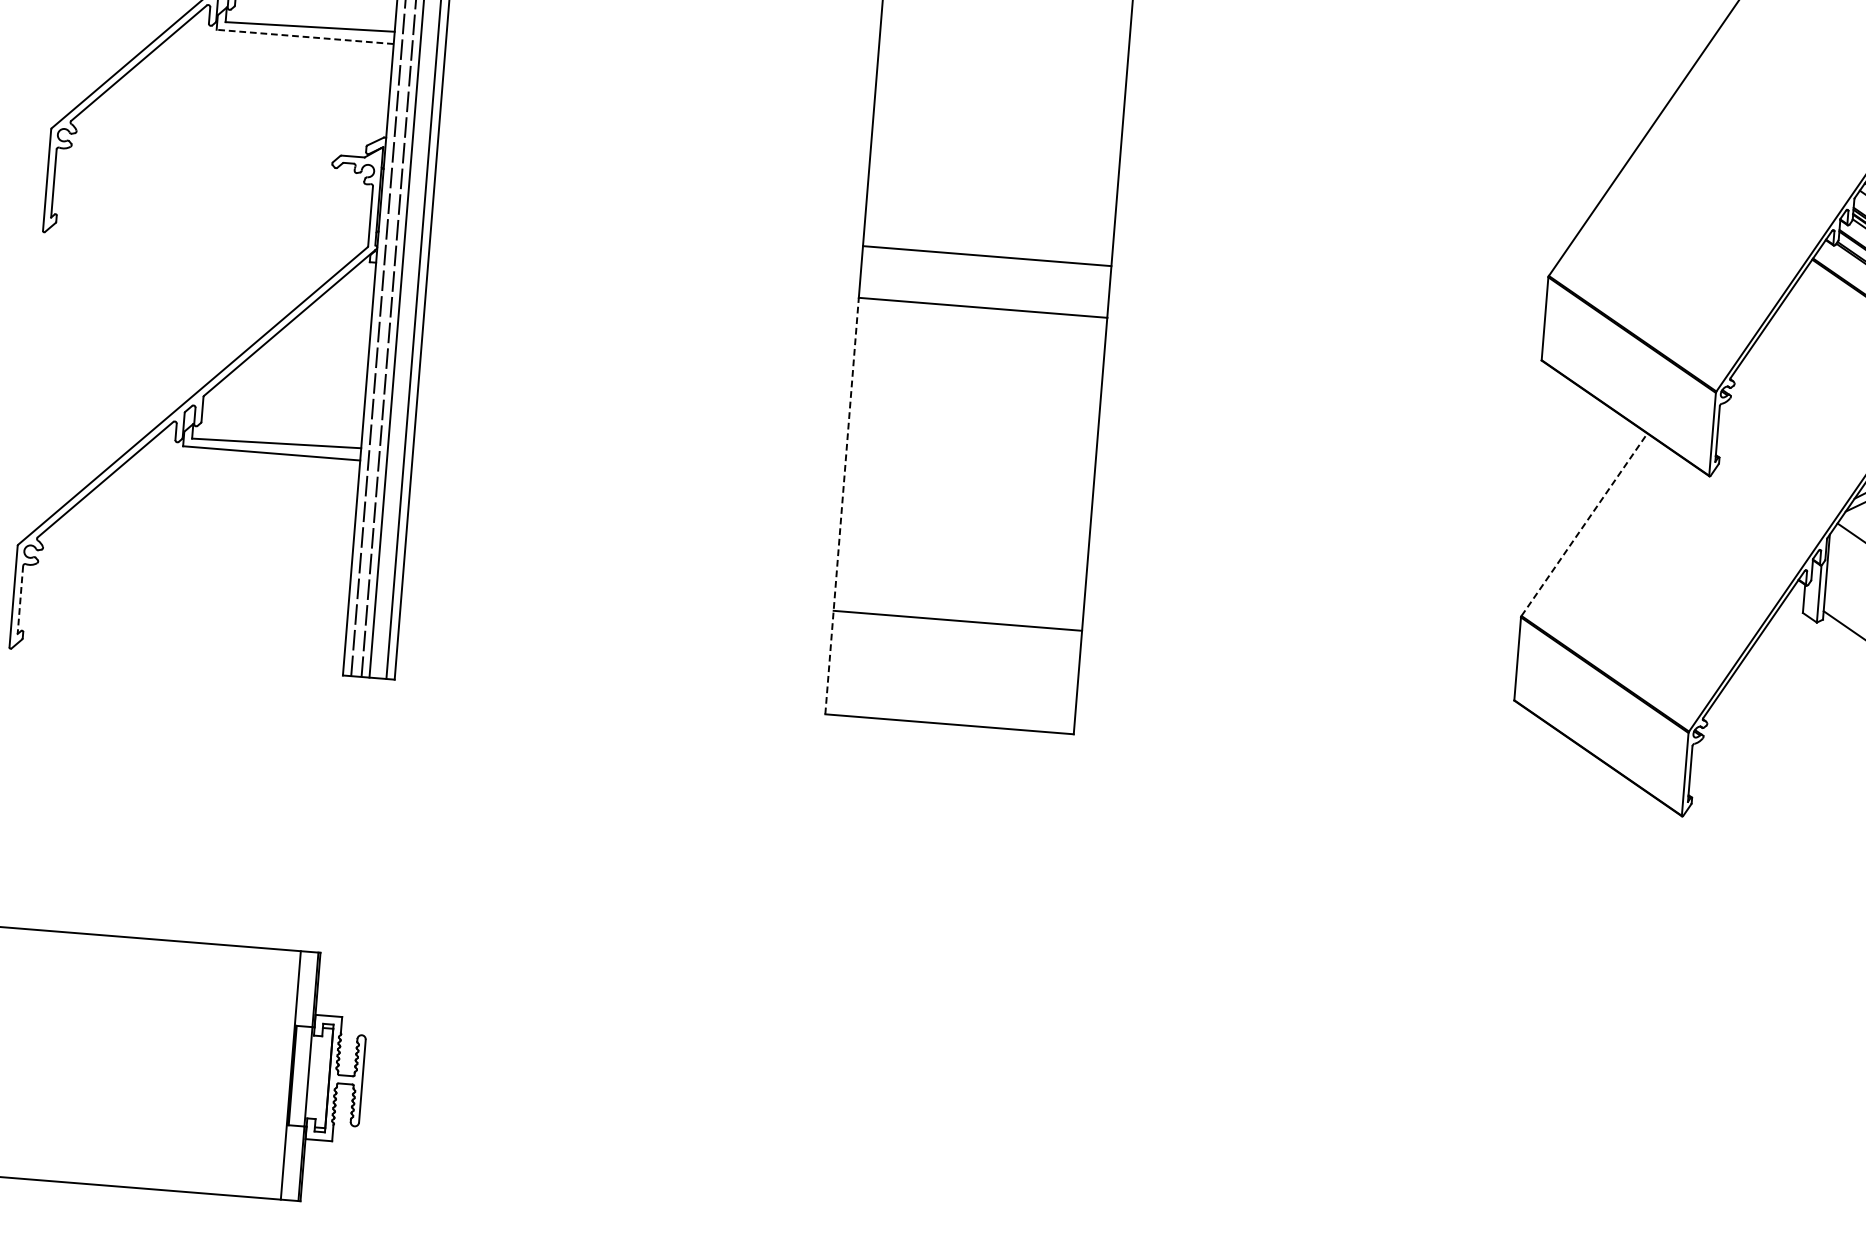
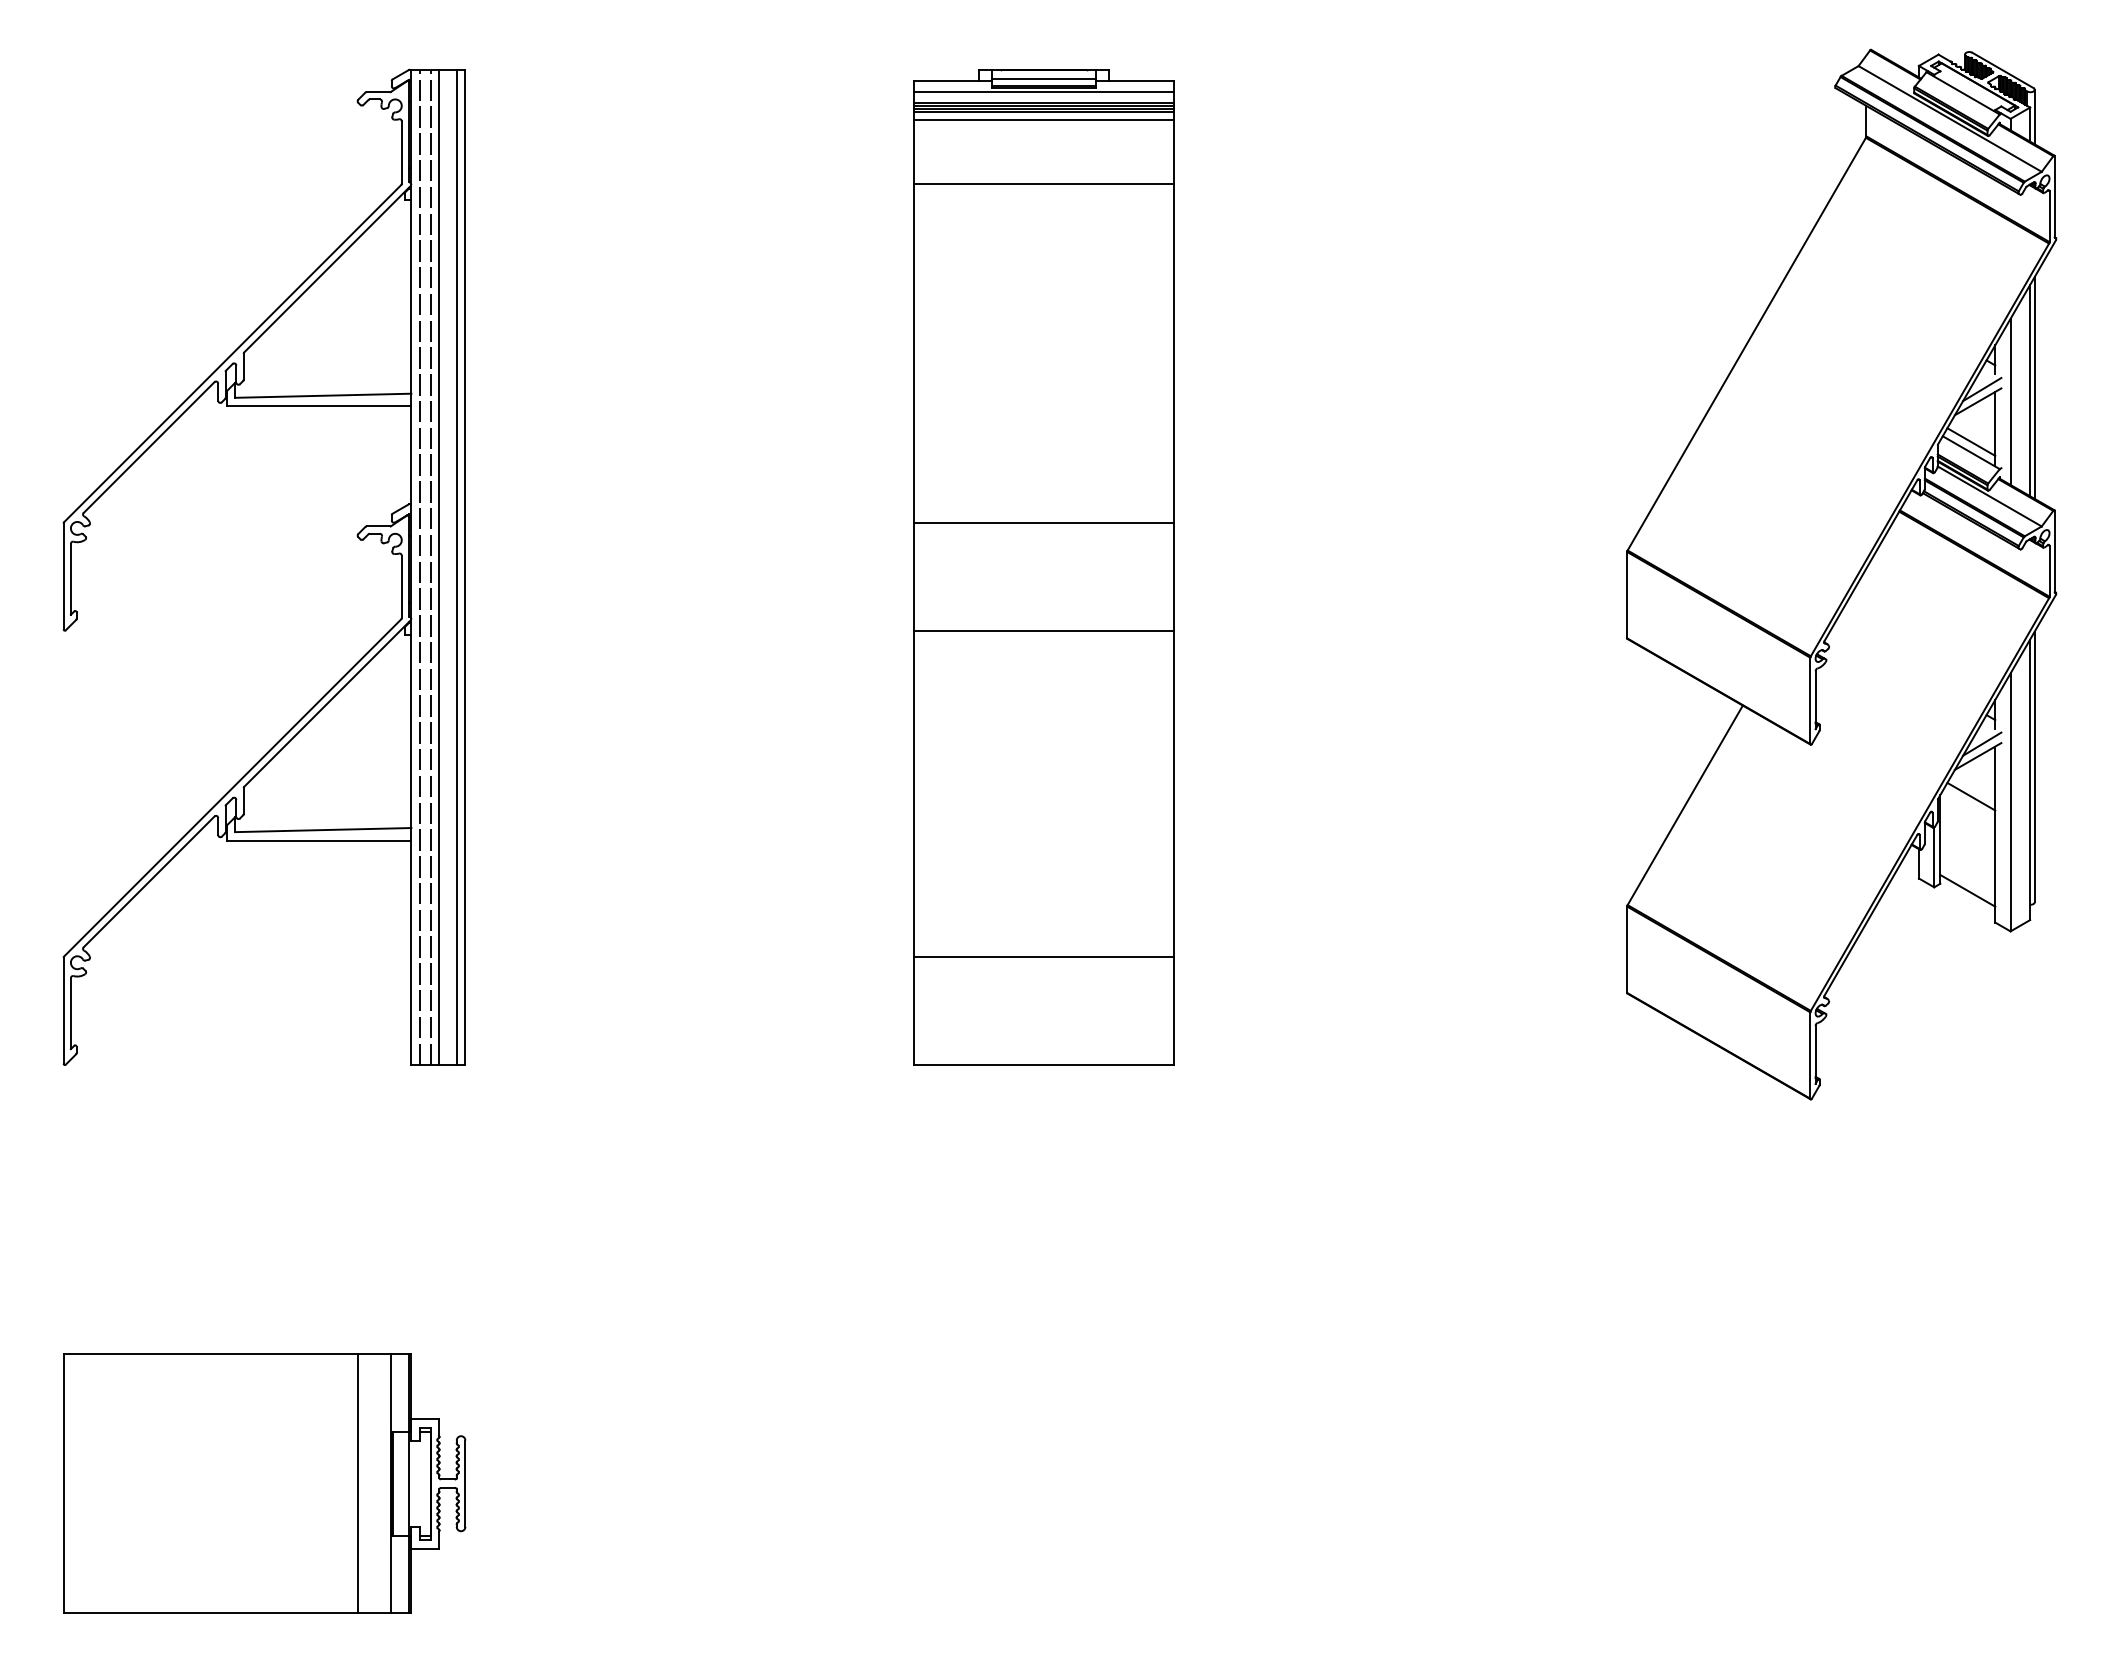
line: (304, 36) -> (318, 406), dashed -> solid
line: (986, 255) -> (1043, 522), moved
line: (842, 505) -> (914, 847), dashed -> solid
line: (1584, 523) -> (1685, 804), dashed -> solid
line: (19, 600) -> (70, 1014), dashed -> solid
line: (258, 1072) -> (357, 1483), added

